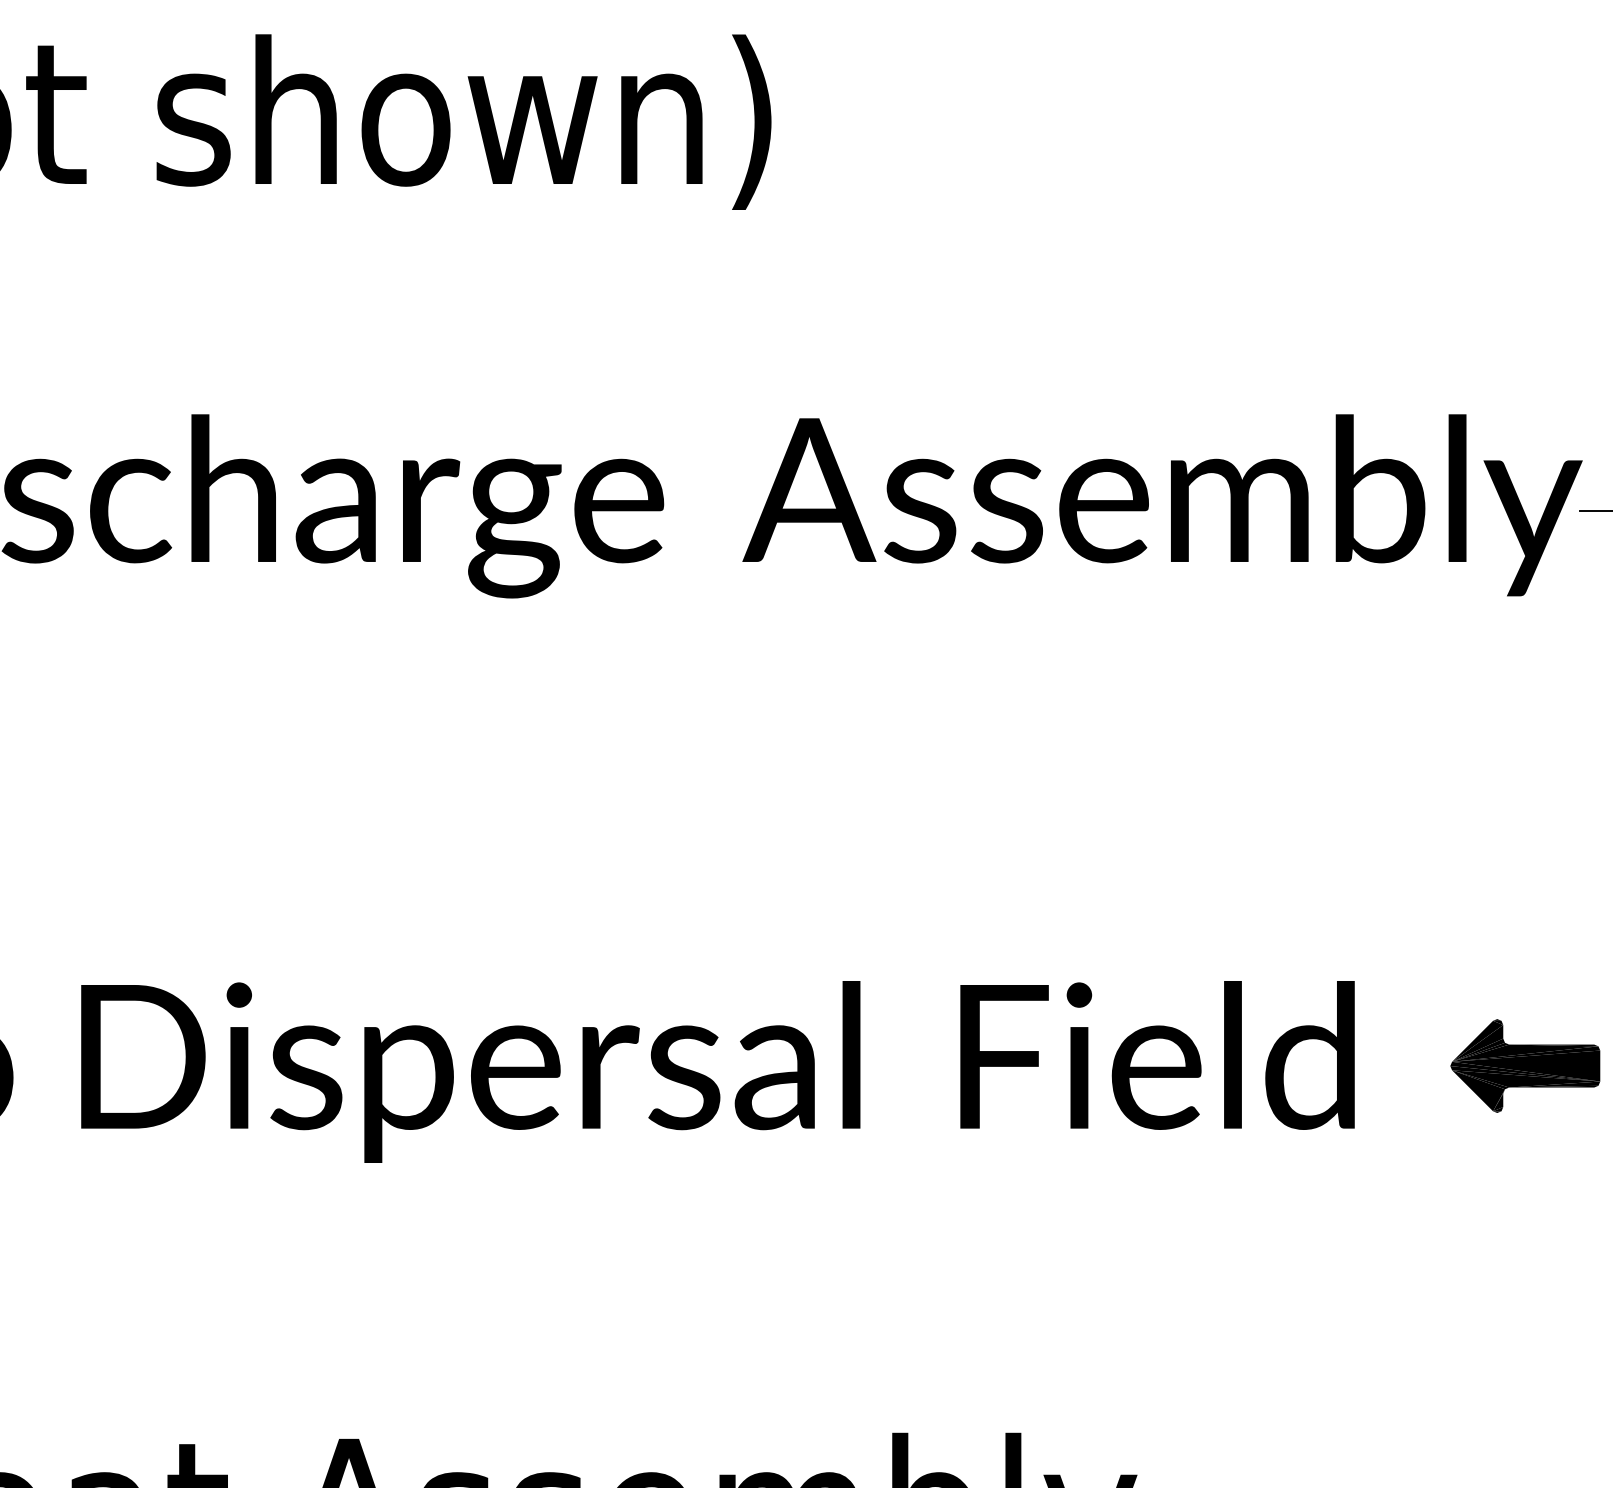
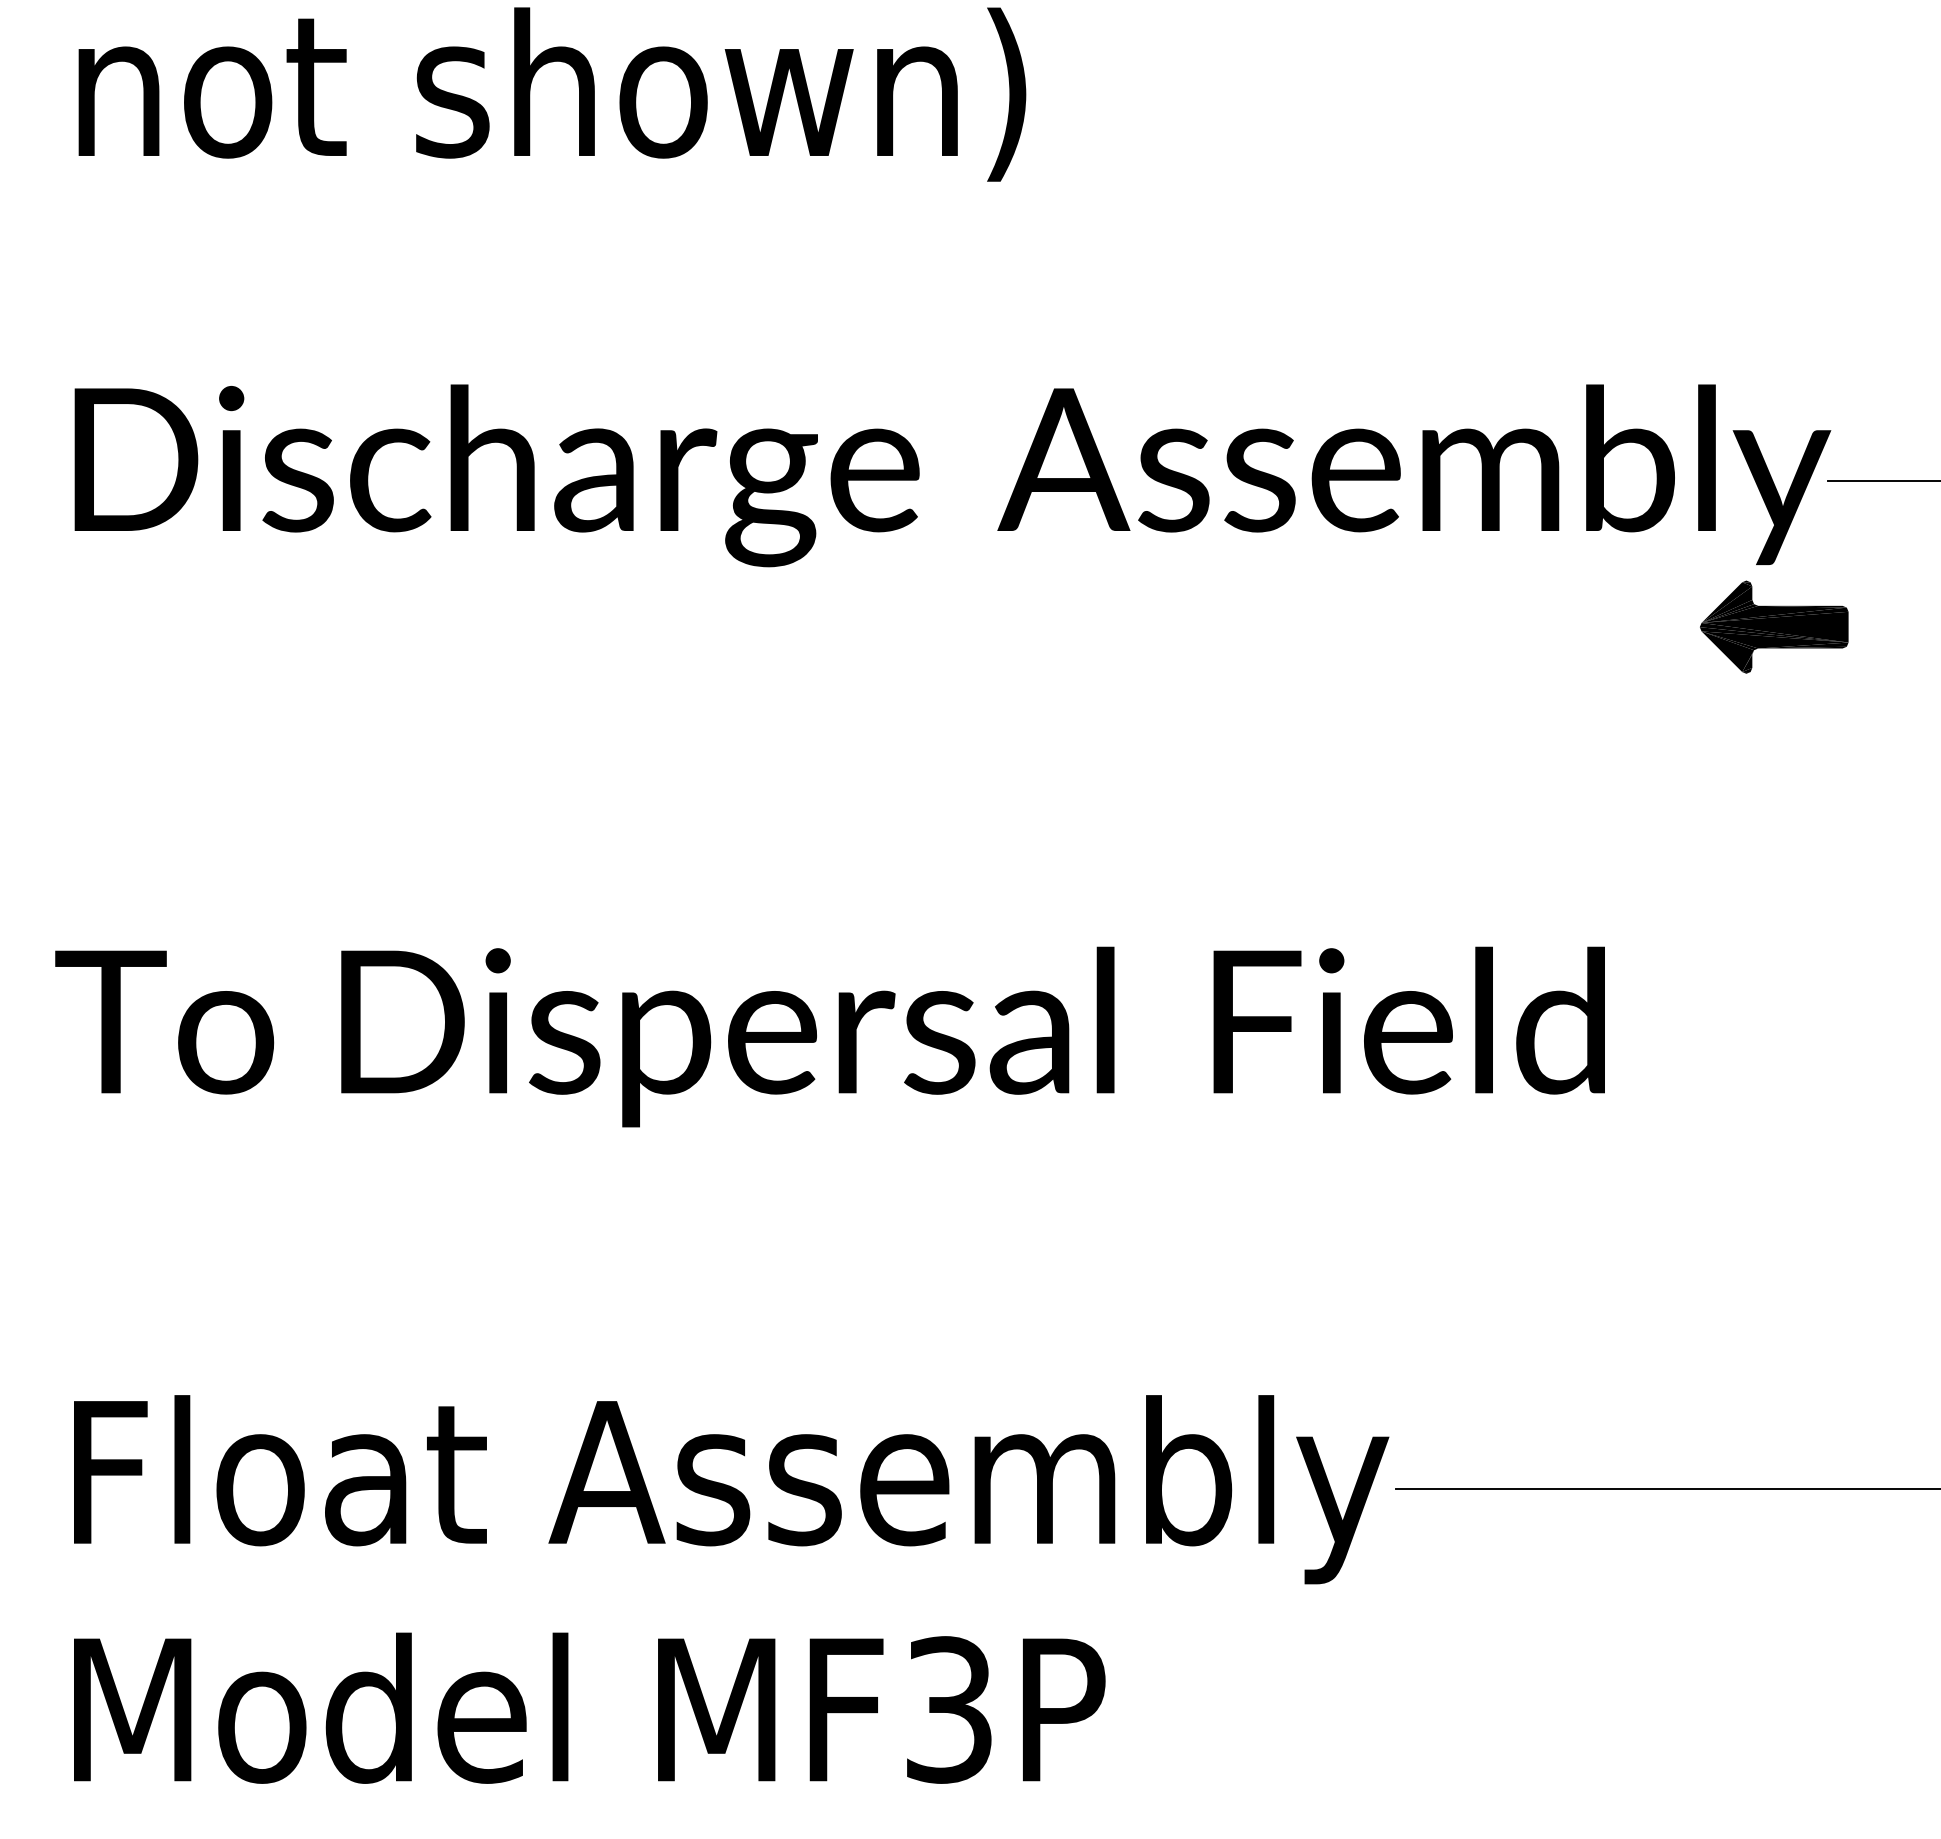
part: (1525, 1065) -> (1774, 626), moved

